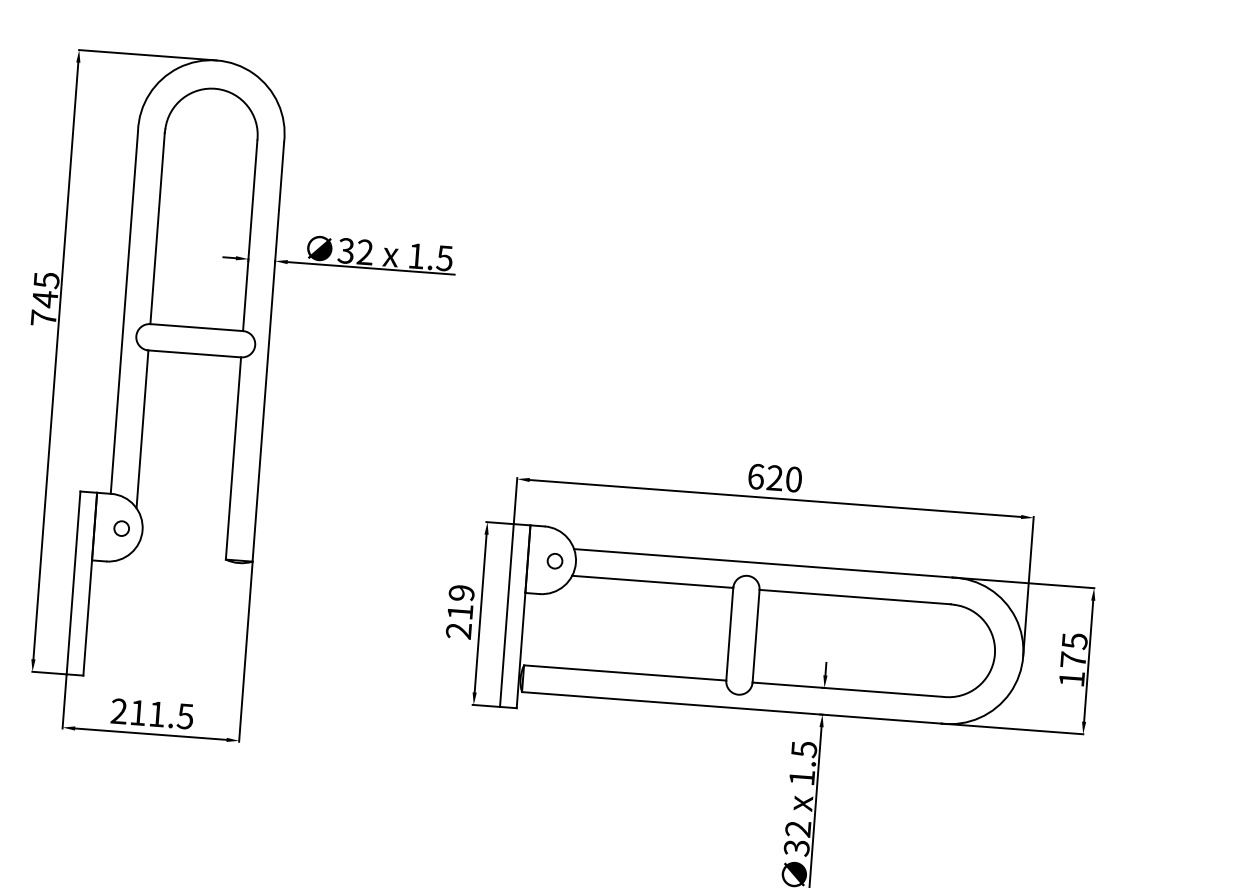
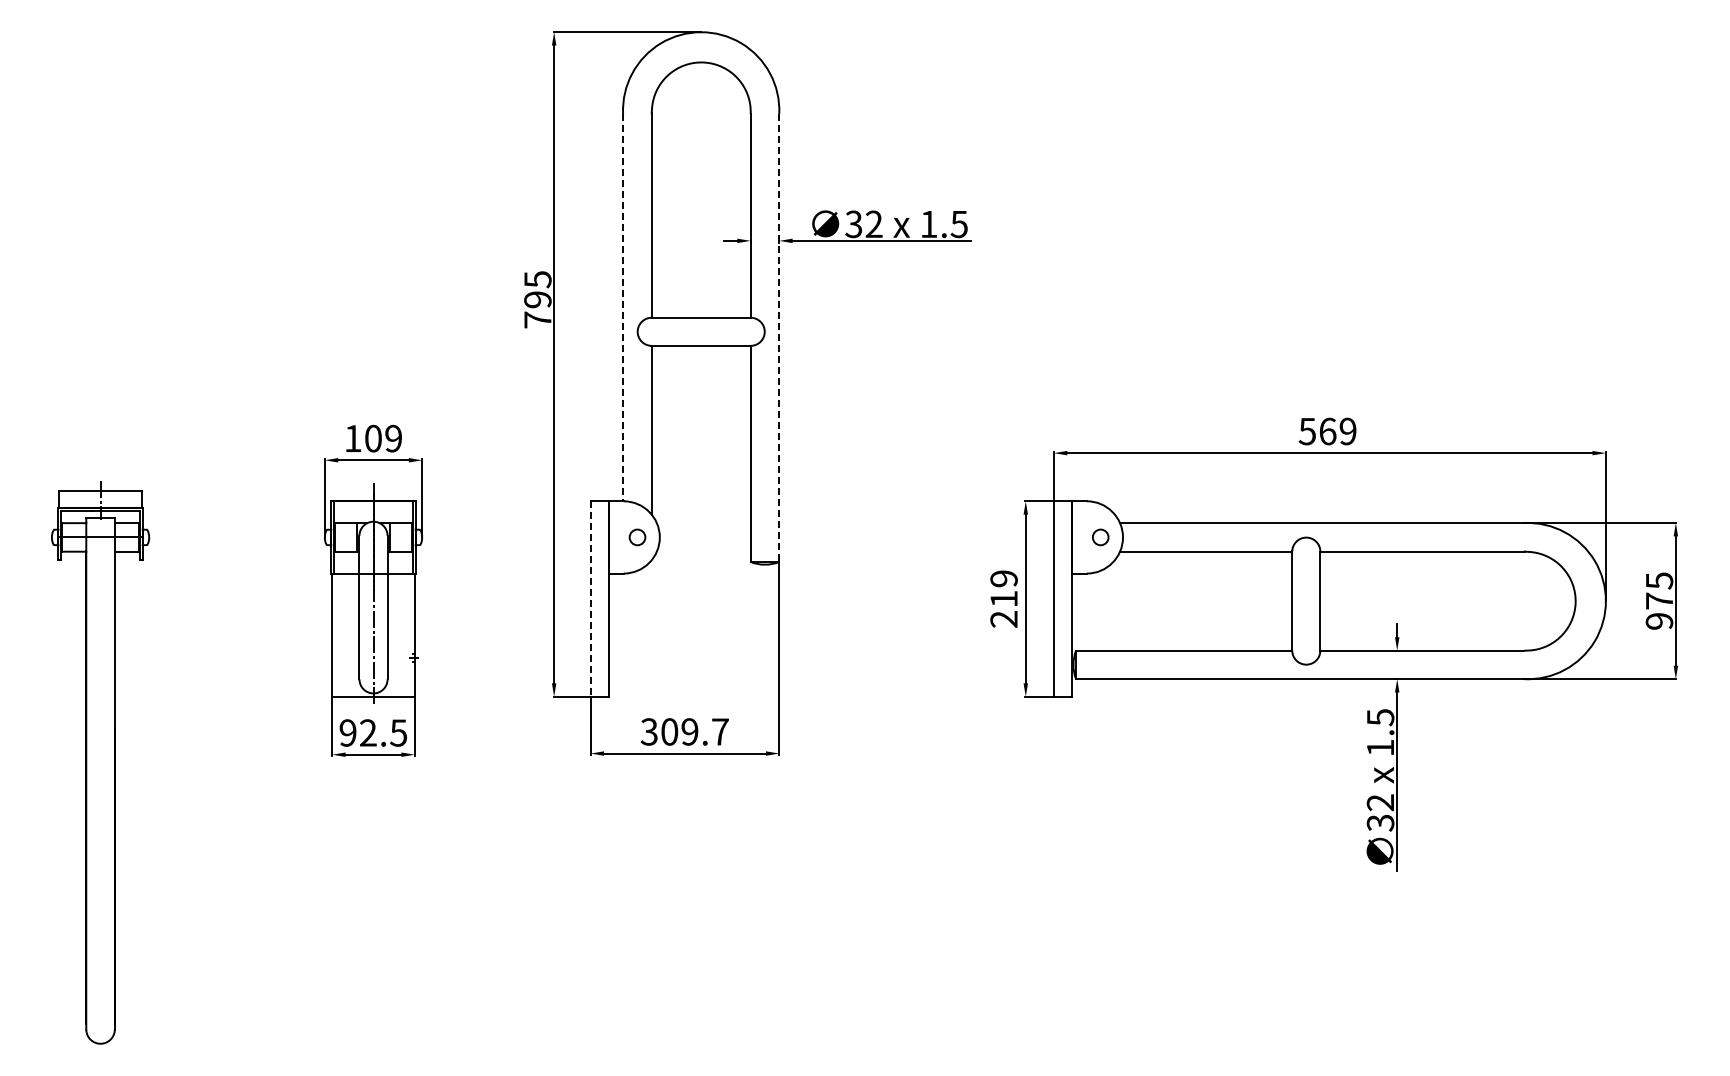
text: (44, 299) -> (537, 299), 745 -> 795
line: (124, 312) -> (623, 307), solid -> dashed
line: (268, 352) -> (779, 338), solid -> dashed
text: (774, 478) -> (1327, 431), 620 -> 569
line: (73, 583) -> (590, 599), solid -> dashed
text: (1071, 679) -> (1659, 621), 175 -> 975
text: (152, 713) -> (684, 731), 211.5 -> 309.7

